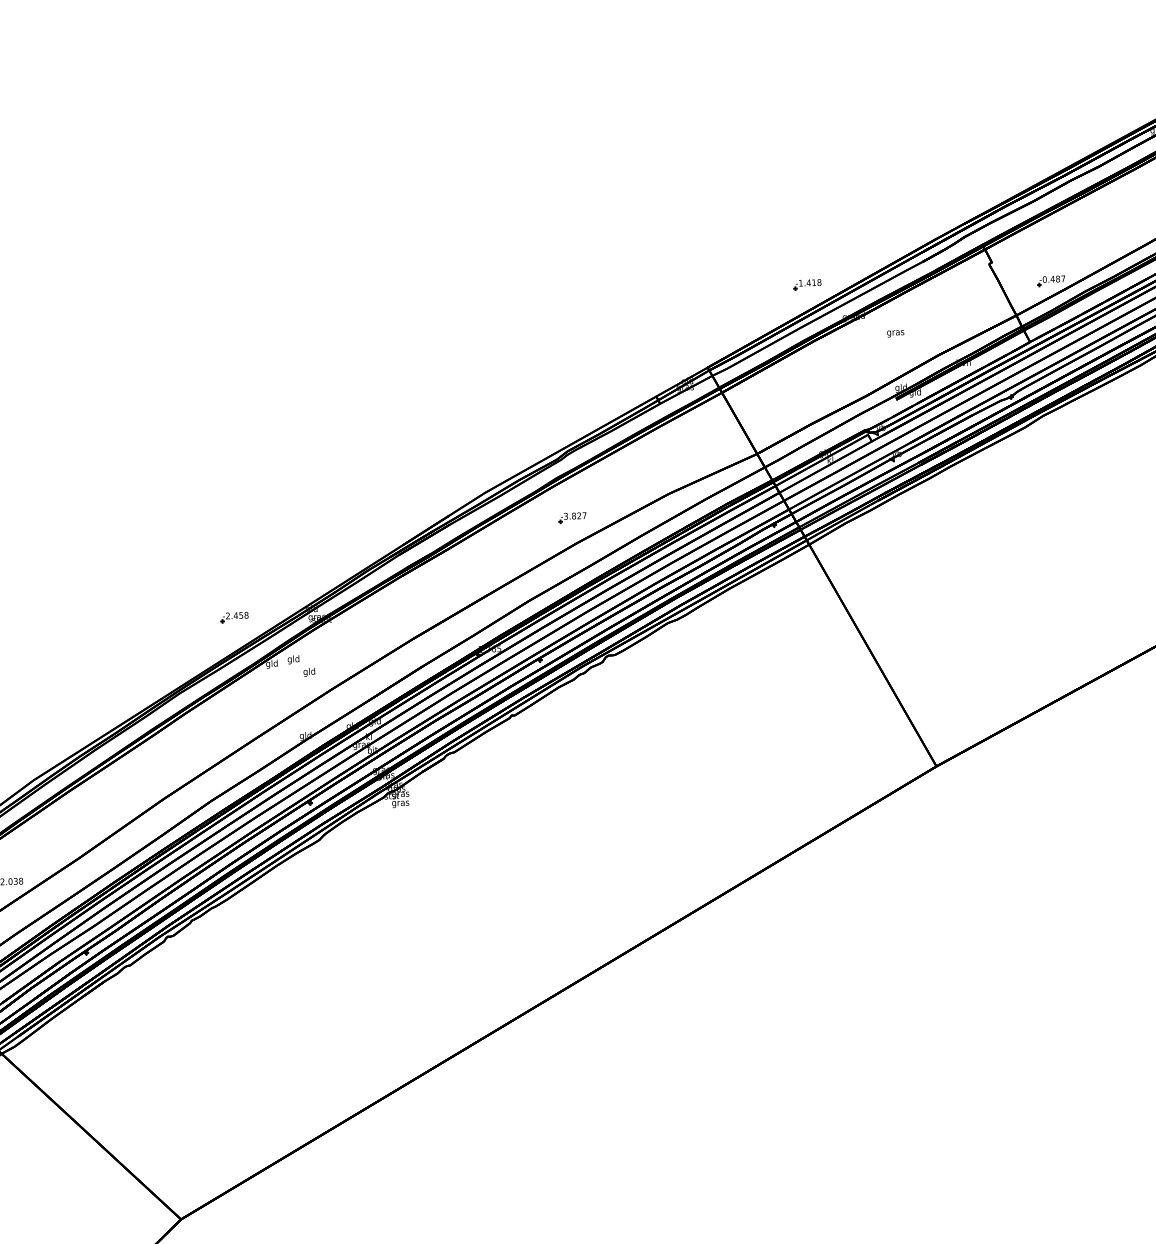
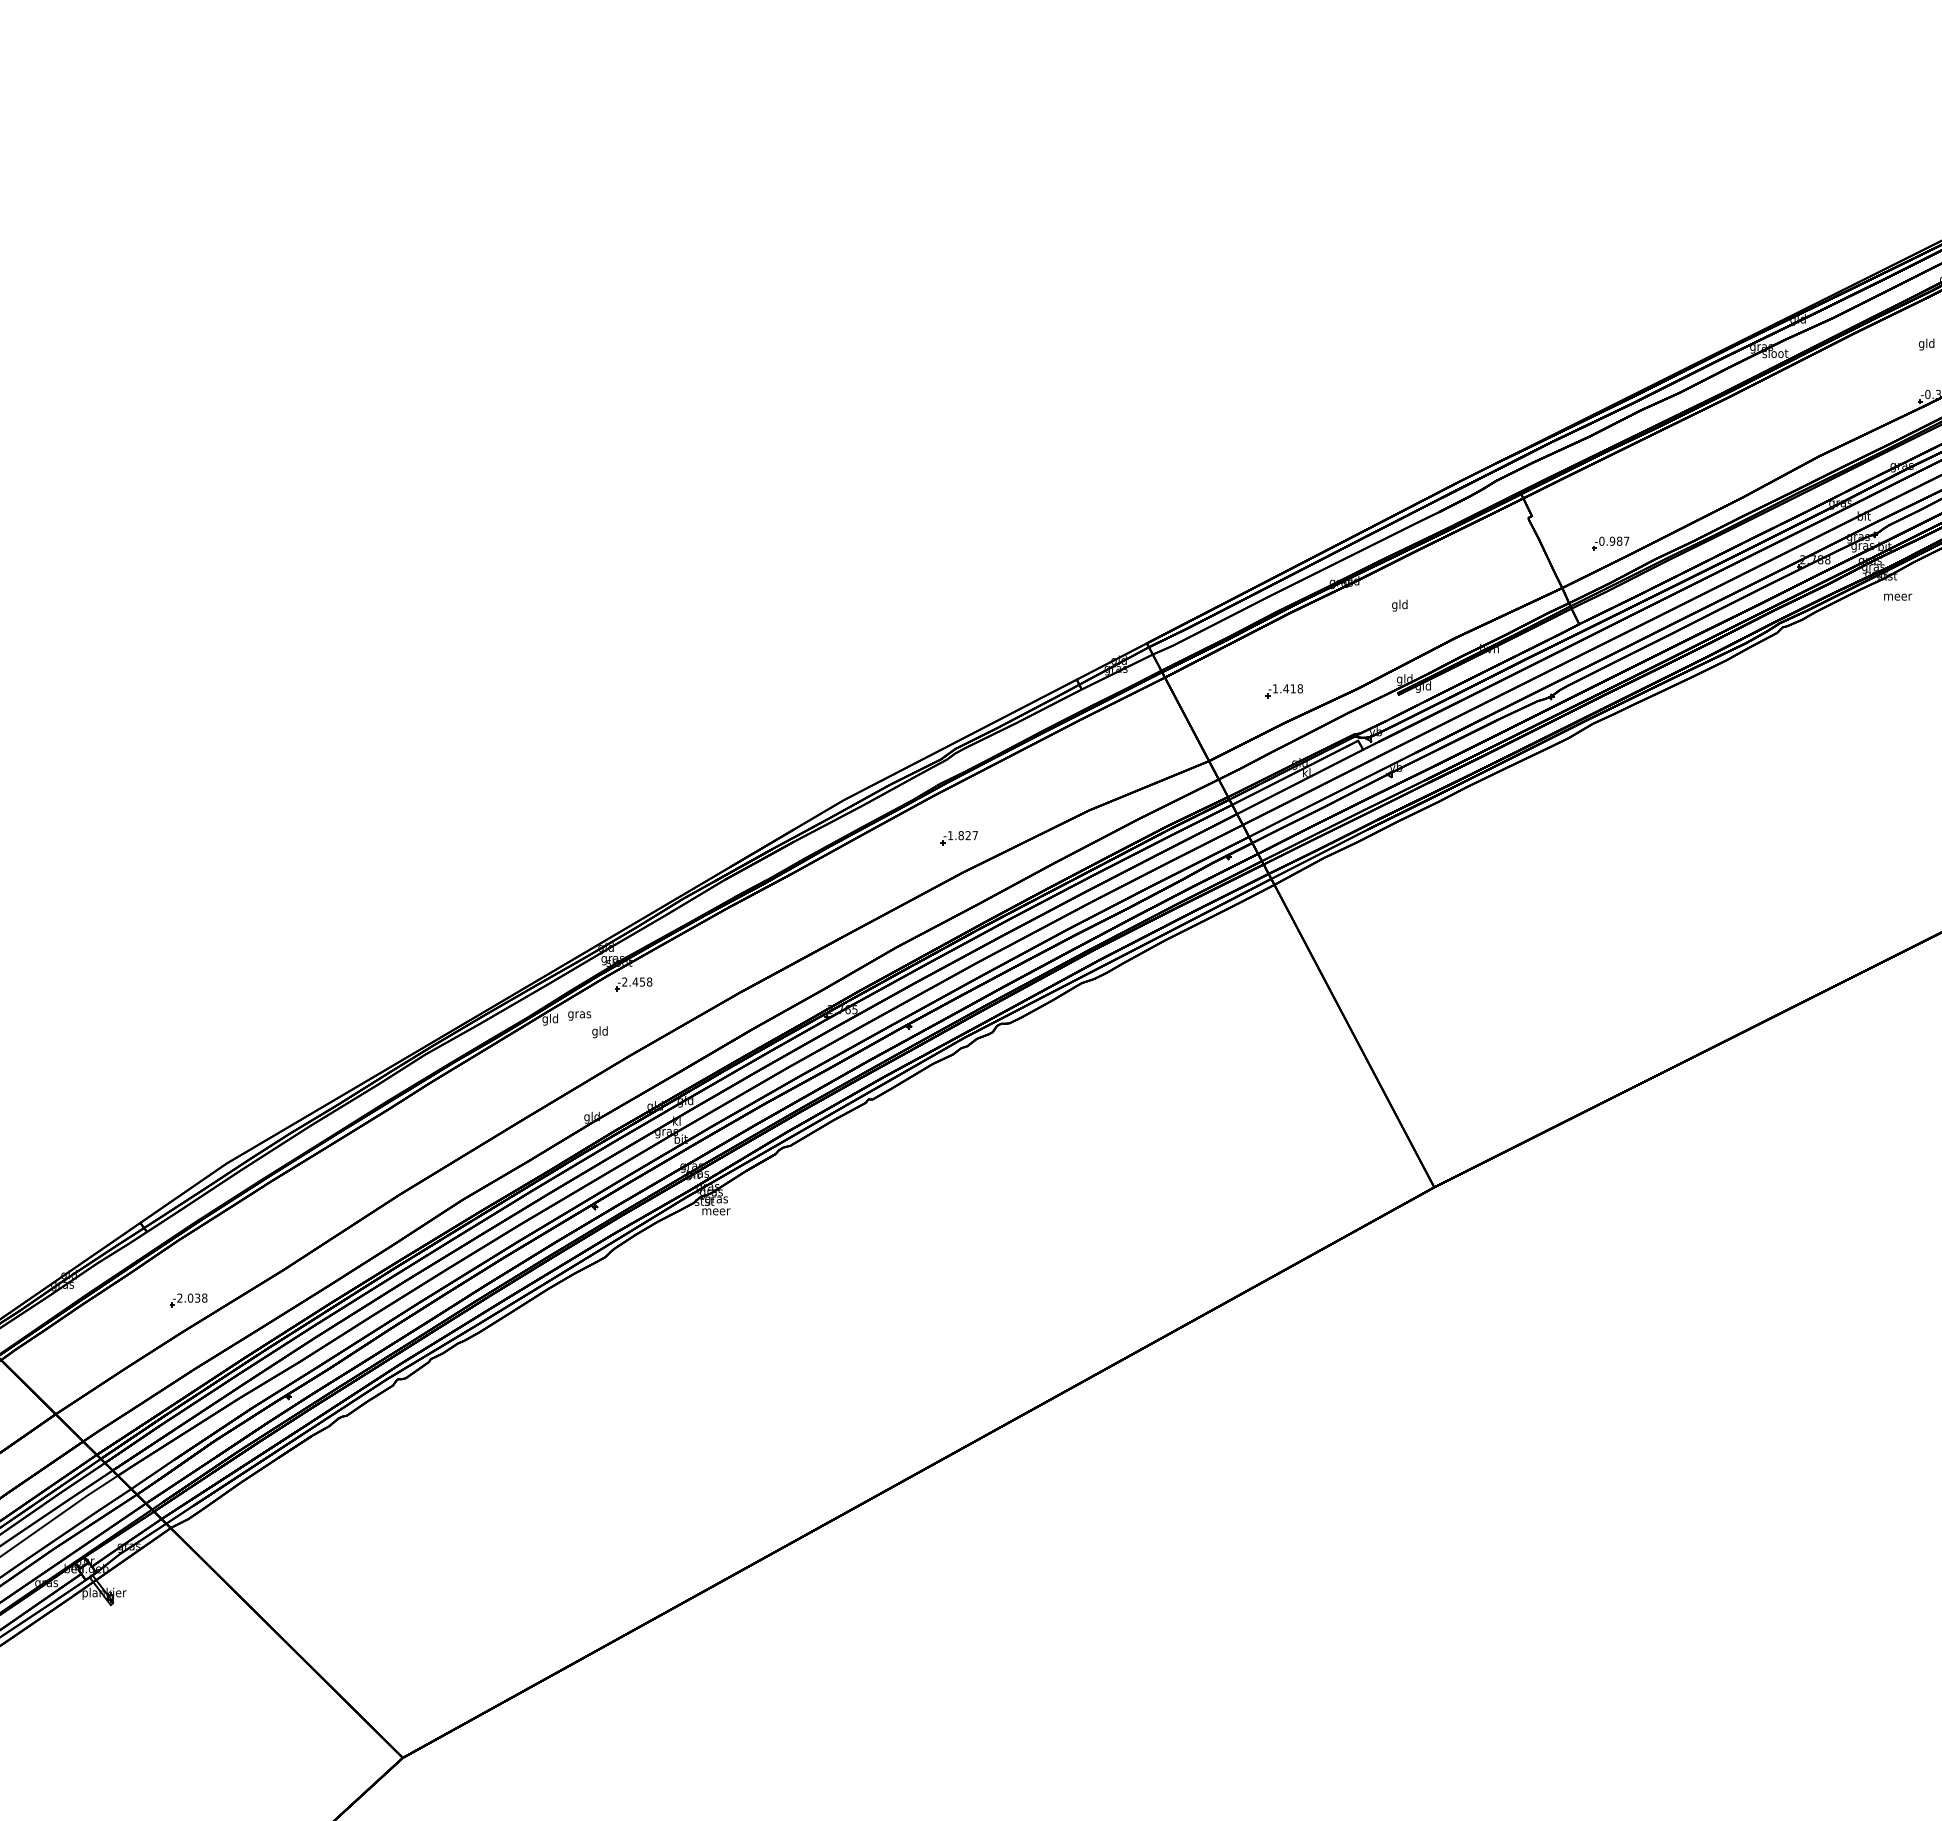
text: (1052, 278) -> (1612, 540), -0.487 -> -0.987
part: (806, 285) -> (1283, 691), moved
text: (895, 332) -> (1399, 605), gras -> gld
text: (566, 516) -> (950, 835), -3.827 -> -1.827
part: (234, 617) -> (633, 984), moved
text: (293, 659) -> (579, 1014), gld -> gras
text: (401, 803) -> (716, 1212), gras -> meer

